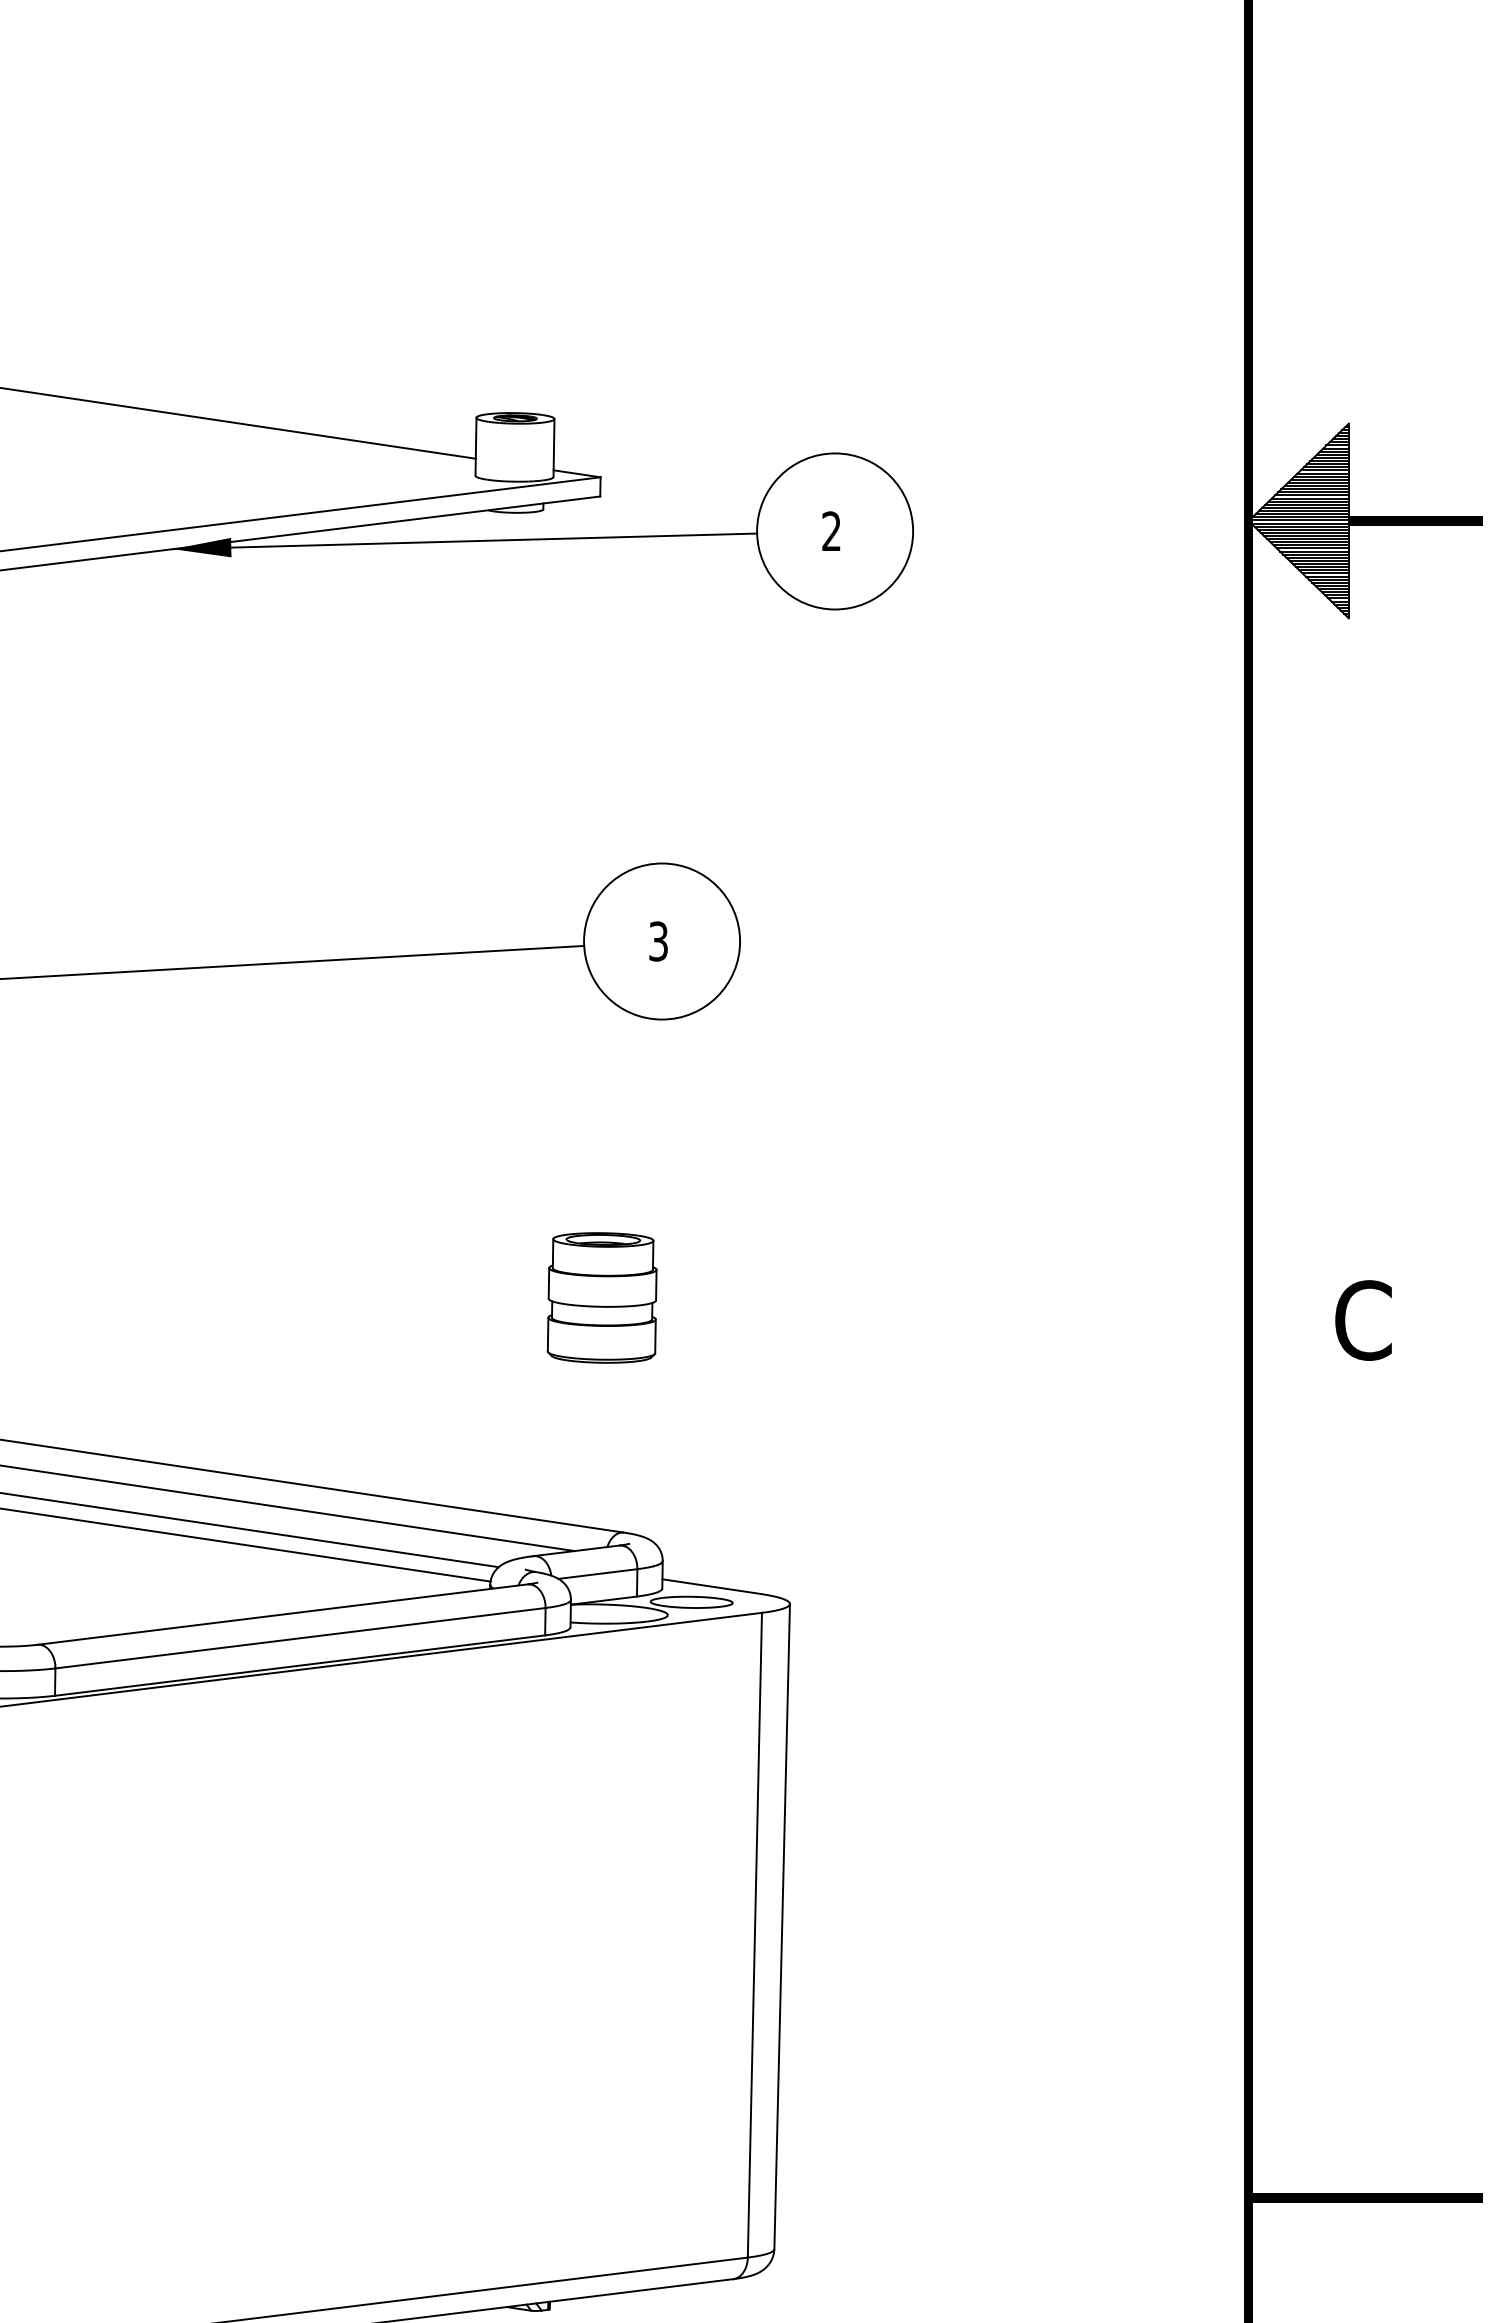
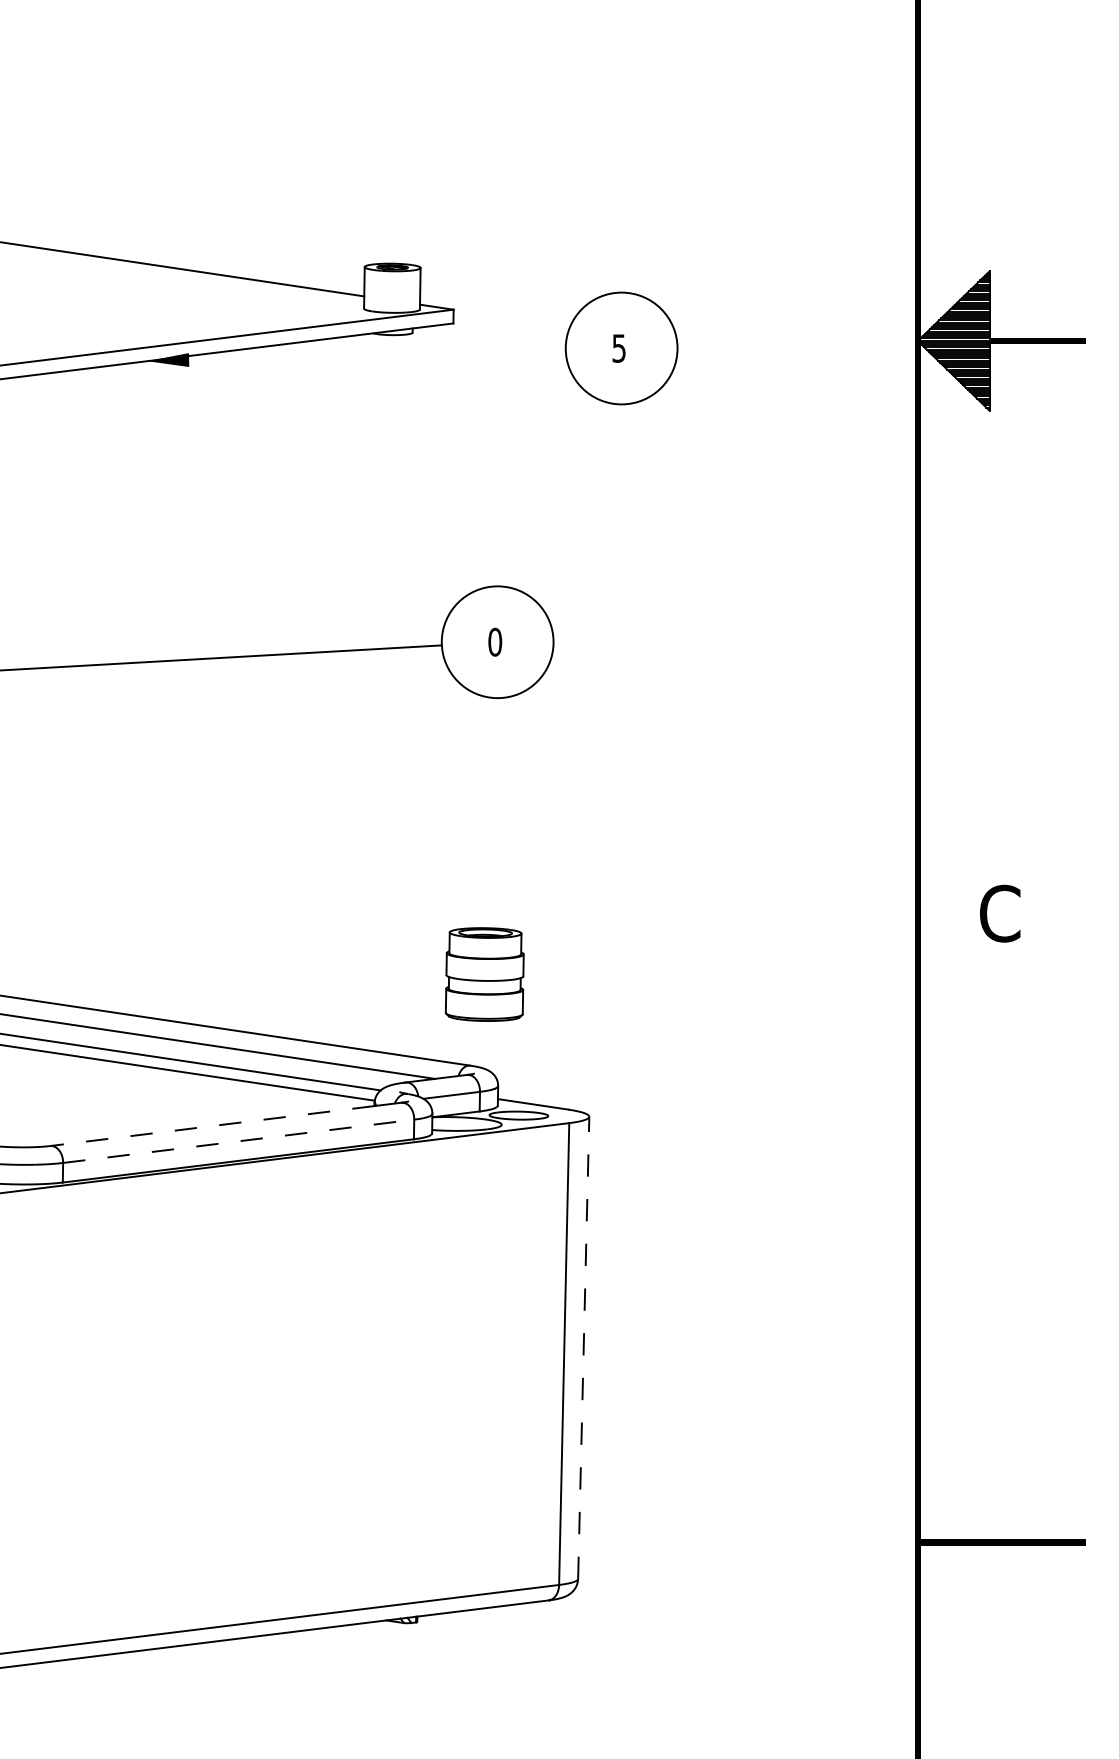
text: (830, 531) -> (618, 348), 2 -> 5
line: (464, 541) -> (356, 355), removed
text: (659, 940) -> (495, 641), 3 -> 0
part: (601, 1297) -> (484, 974), moved
line: (262, 1617) -> (211, 1126), solid -> dashed
line: (300, 1638) -> (238, 1141), solid -> dashed
line: (781, 1926) -> (583, 1347), solid -> dashed

